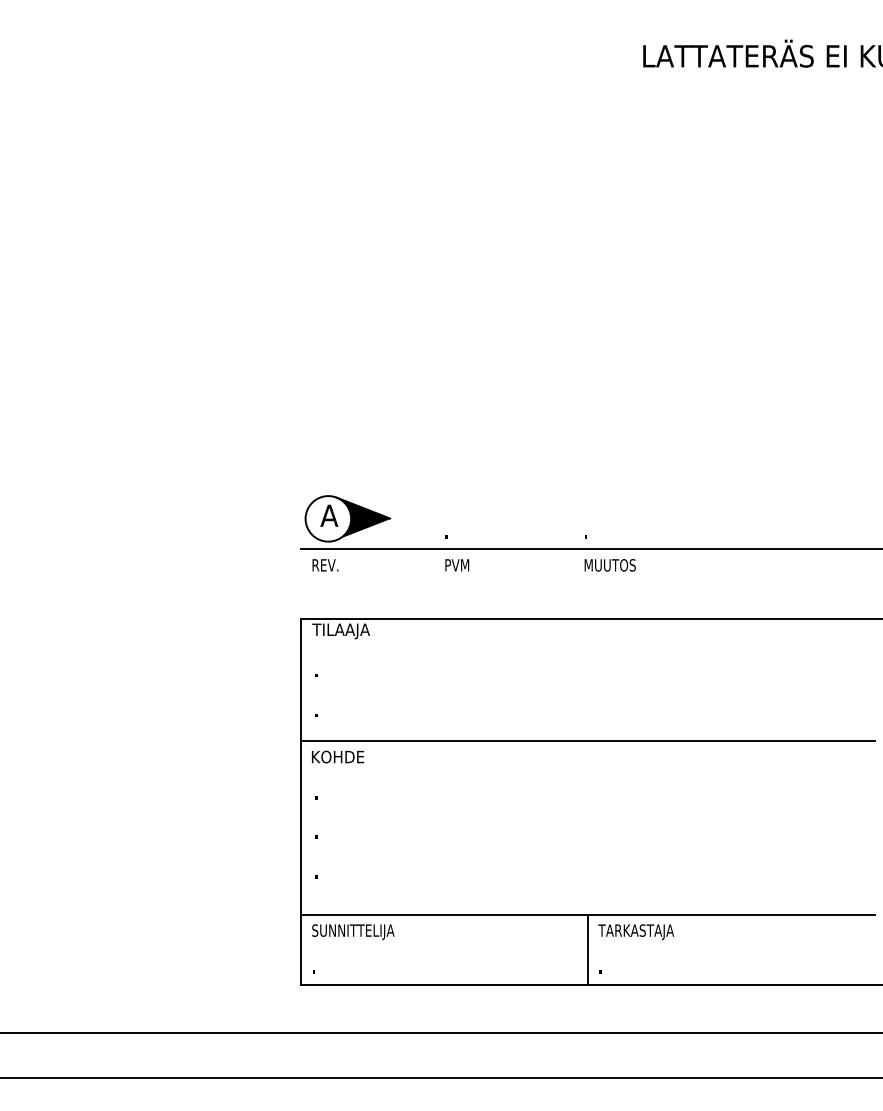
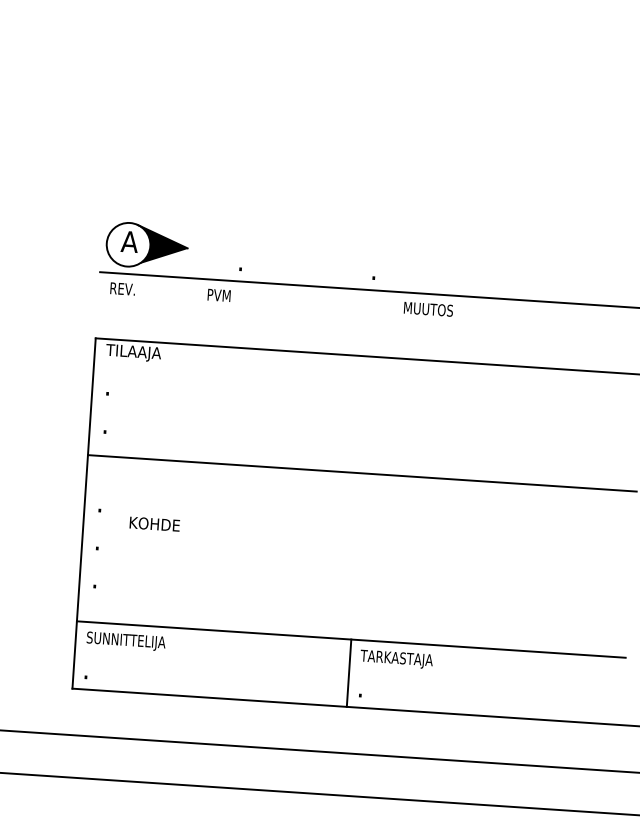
text: (457, 565) -> (219, 295), moved
text: (609, 565) -> (427, 309), moved
text: (338, 756) -> (155, 523), moved

